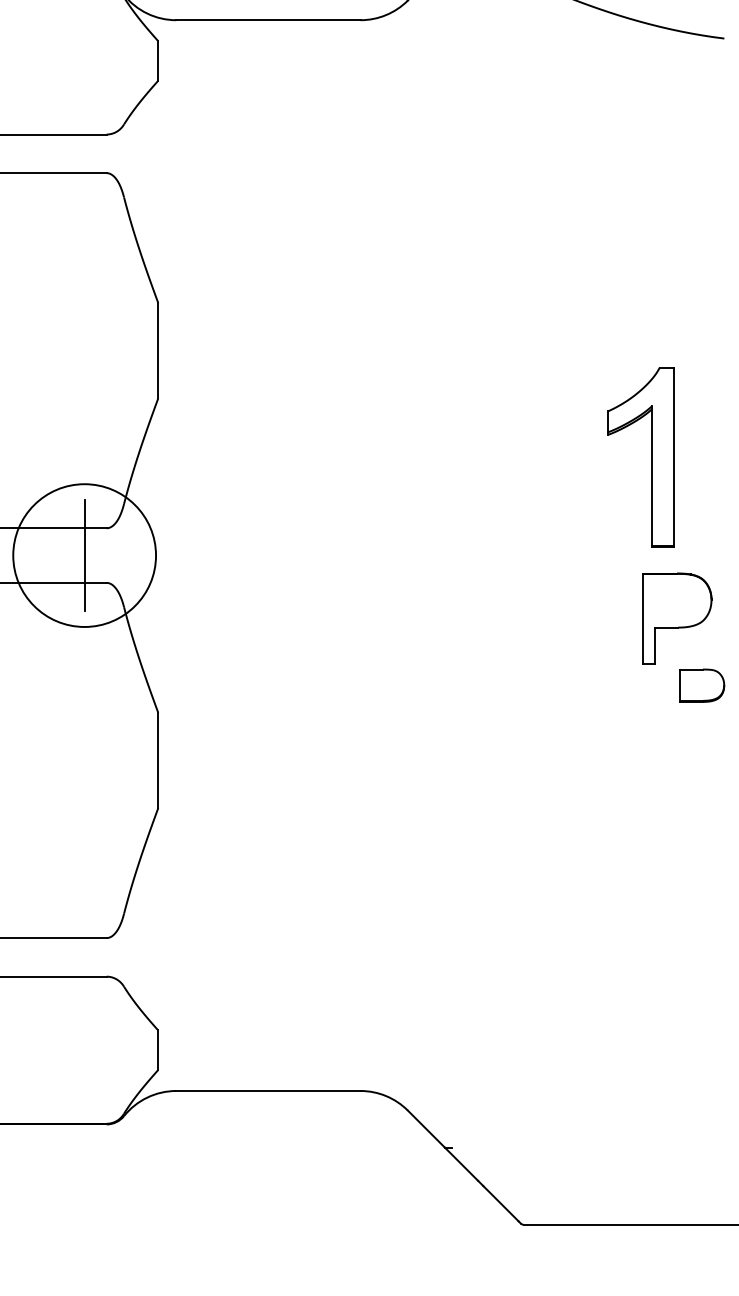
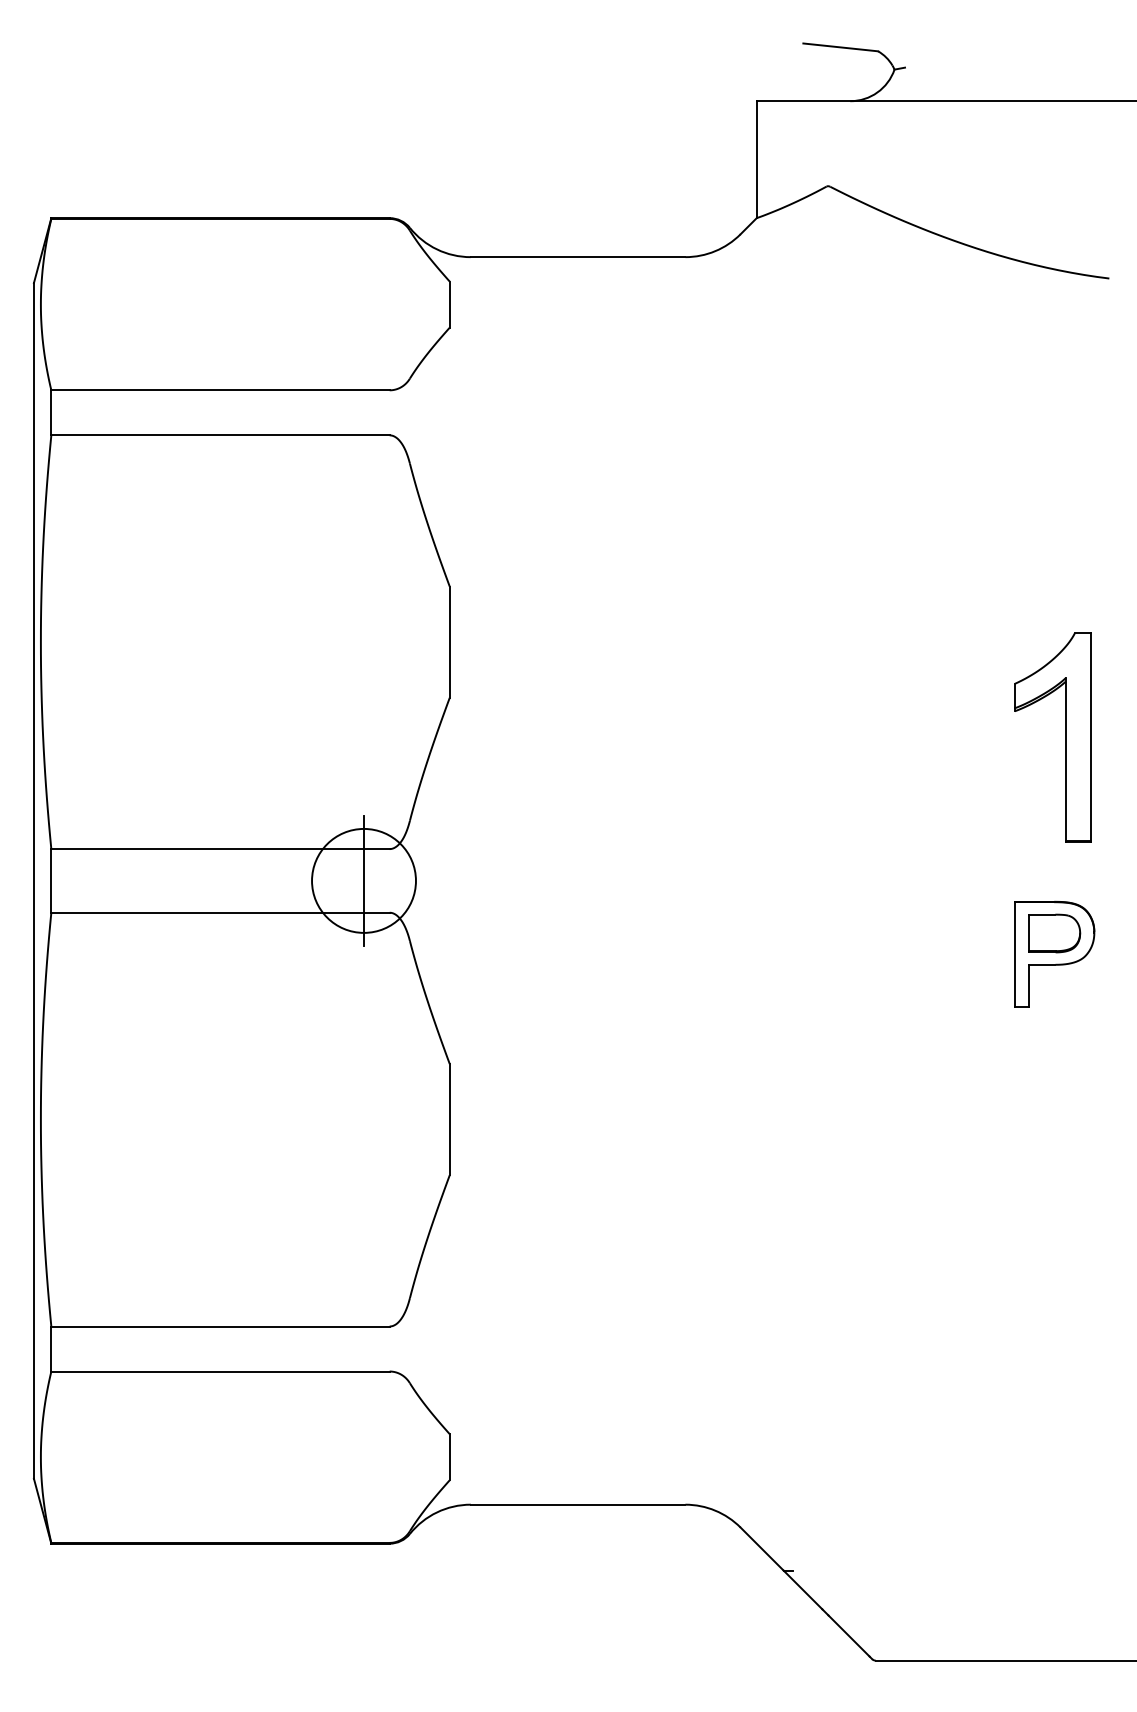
part: (651, 457) -> (1065, 737), moved
circle: (84, 555) -> (363, 880), size x0.62
part: (702, 685) -> (1054, 933), moved

